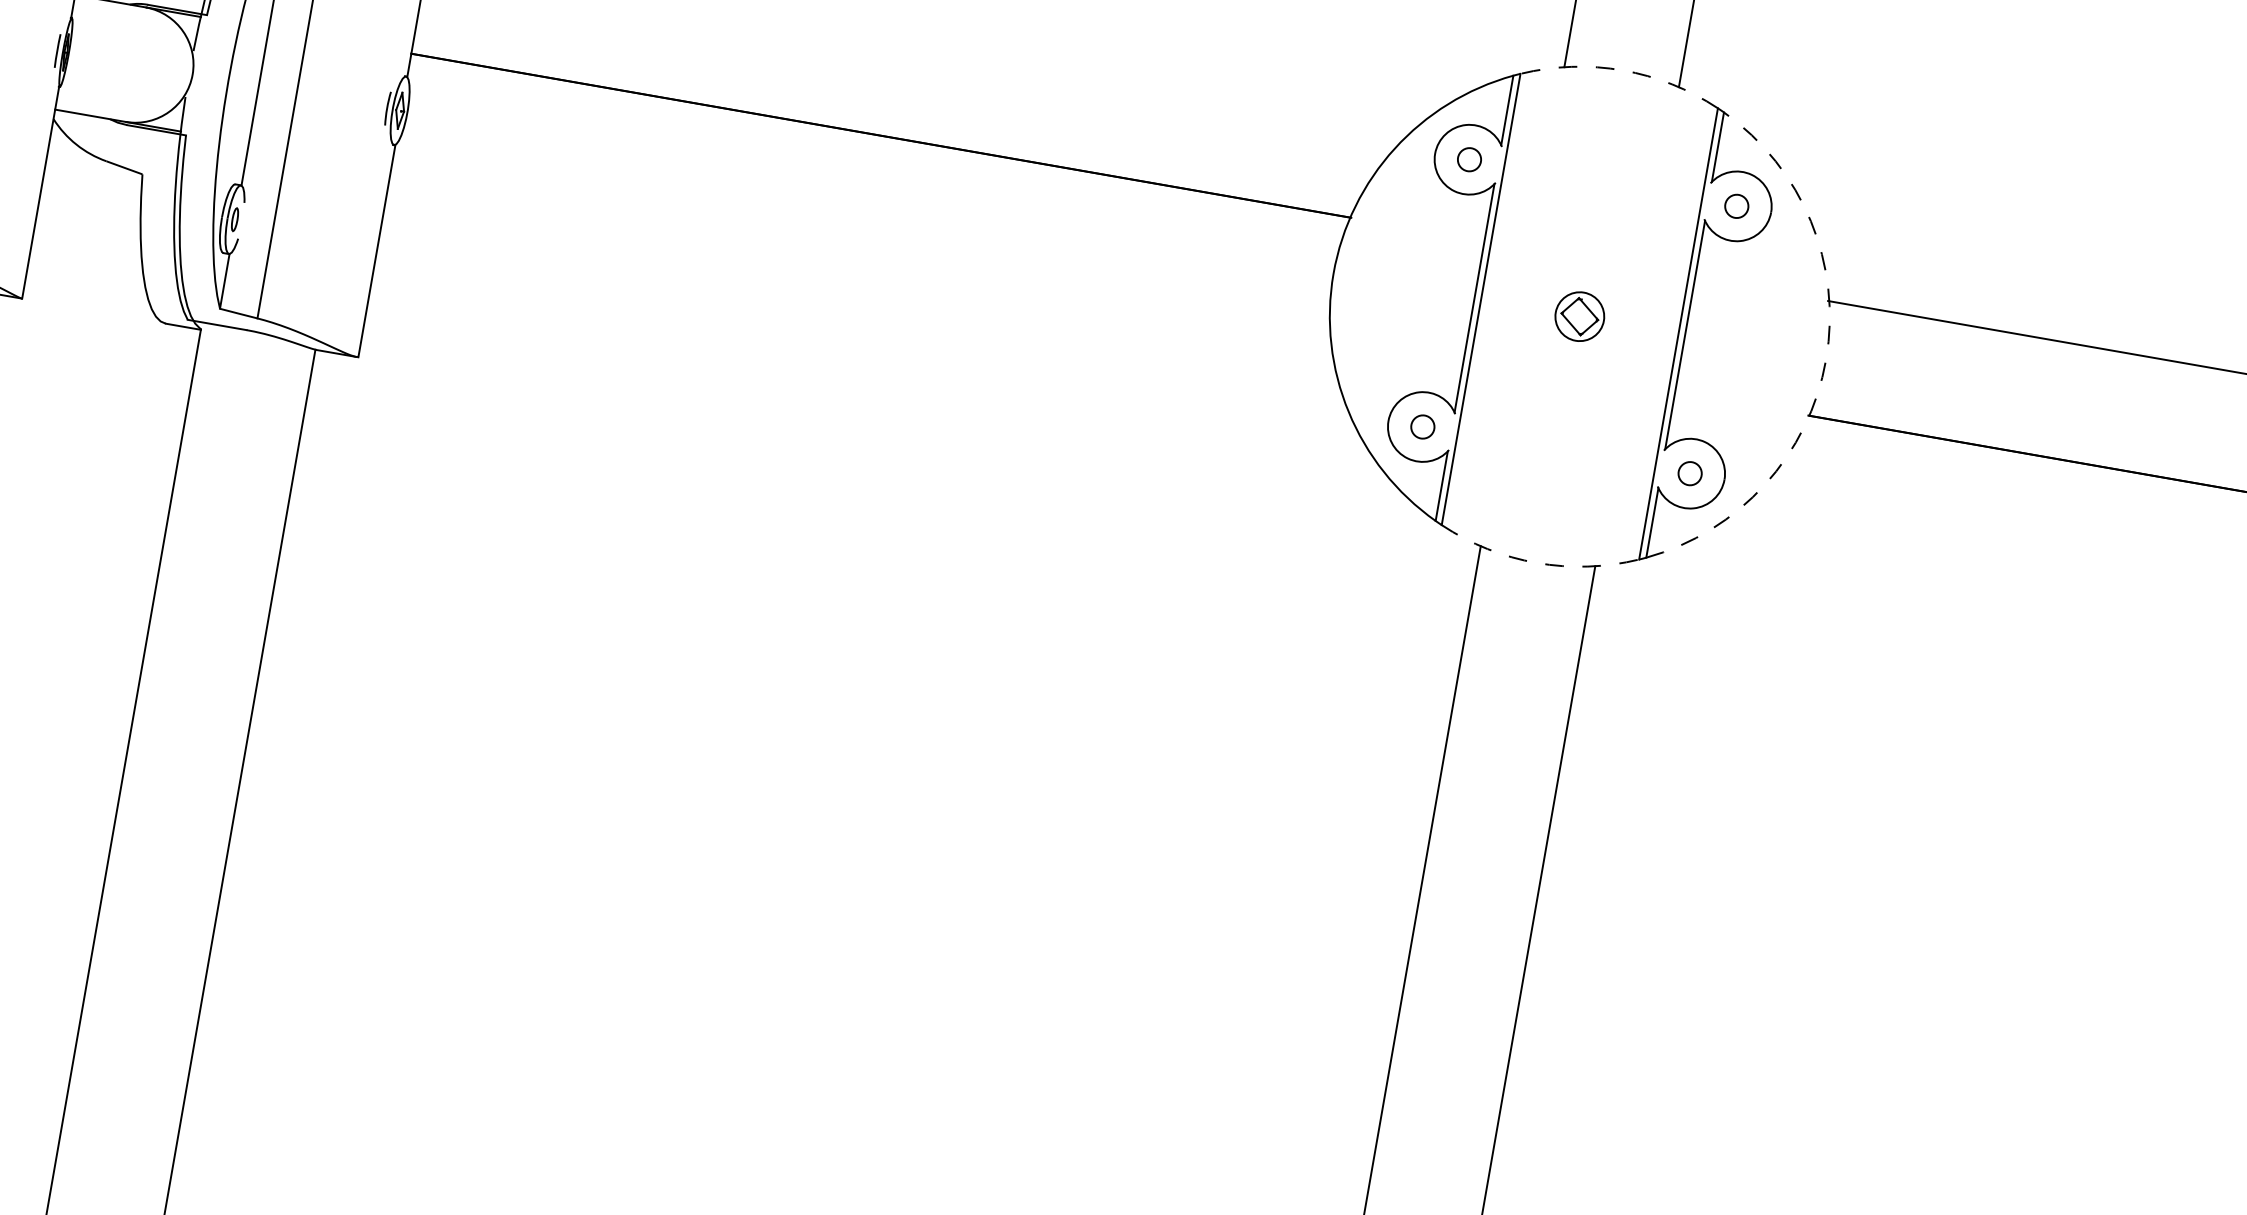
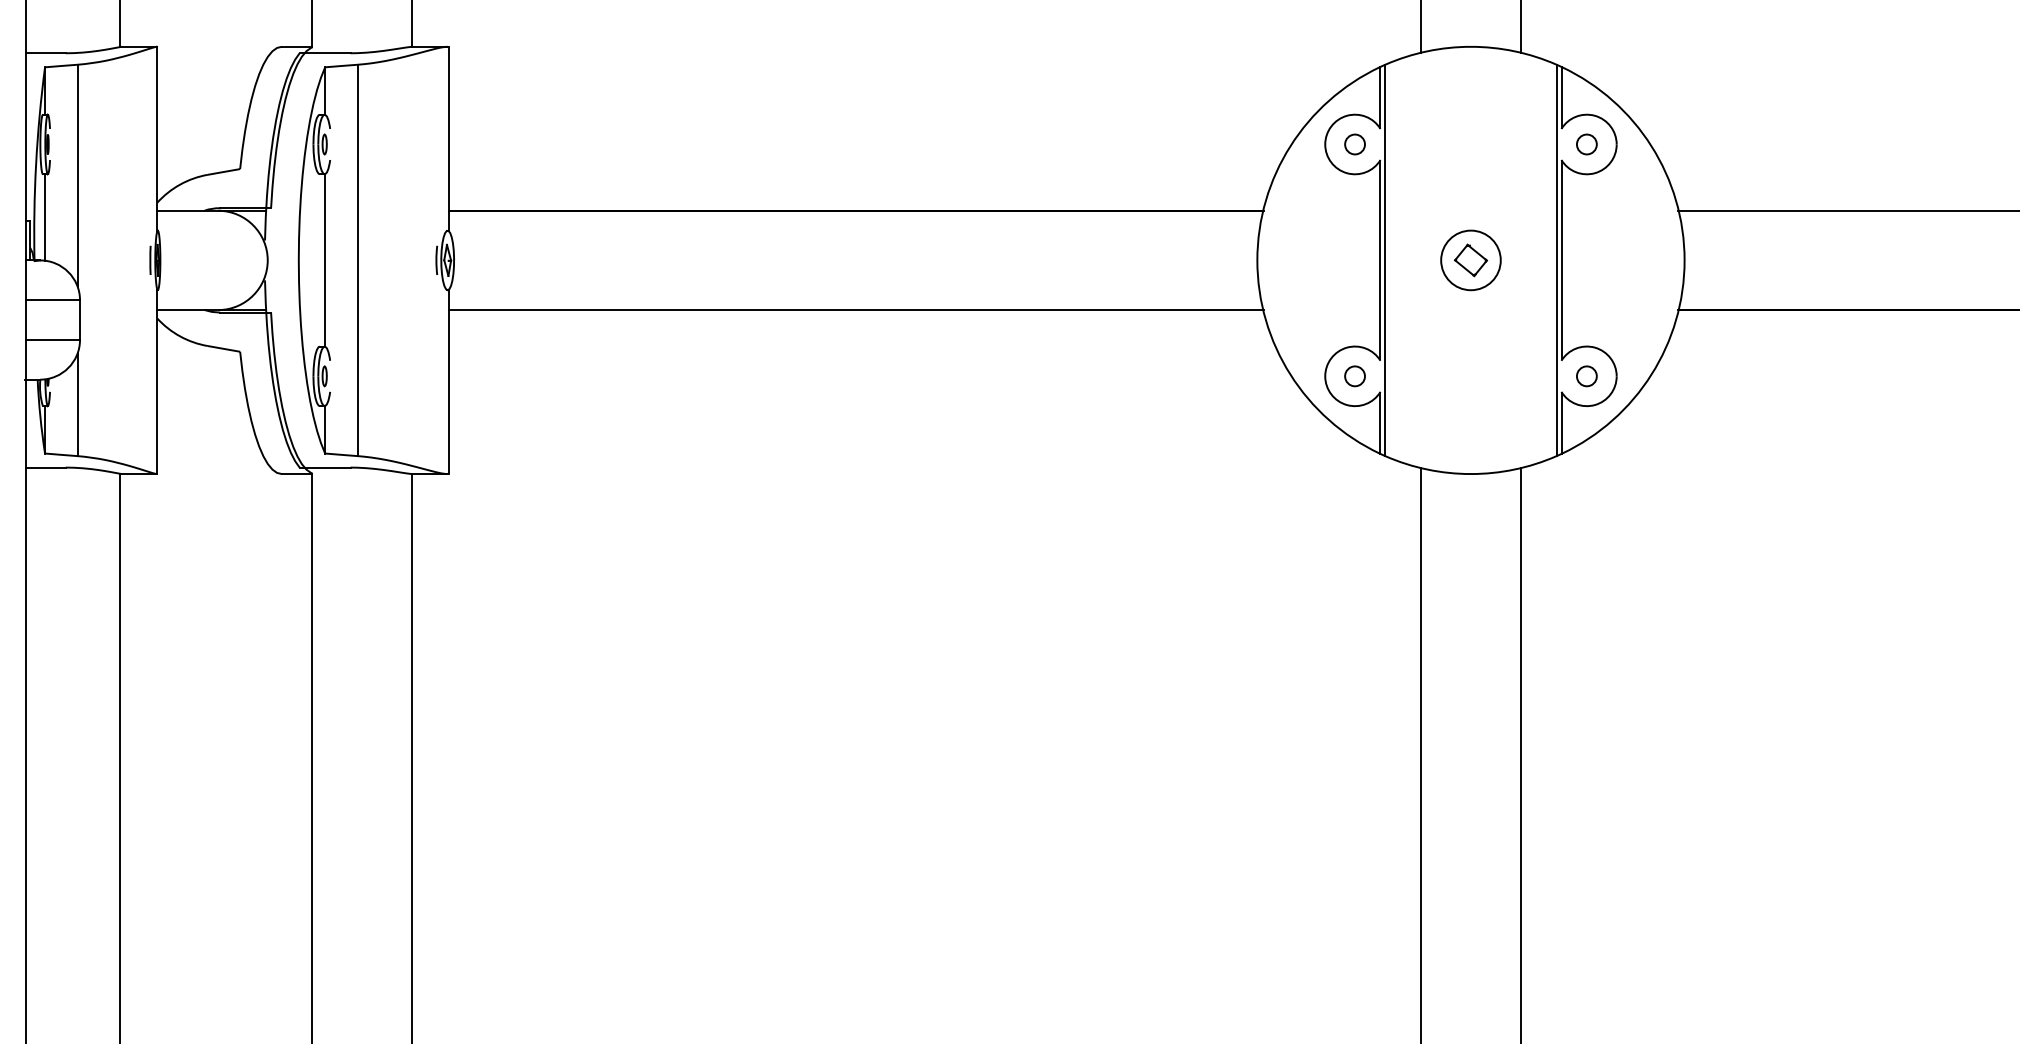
arc: (1622, 69) -> (1470, 46), dashed -> solid
line: (861, 250) -> (856, 310), added
circle: (1579, 316) -> (1470, 260), size x1.43
arc: (1825, 359) -> (1684, 260), dashed -> solid
arc: (1536, 563) -> (1470, 474), dashed -> solid

